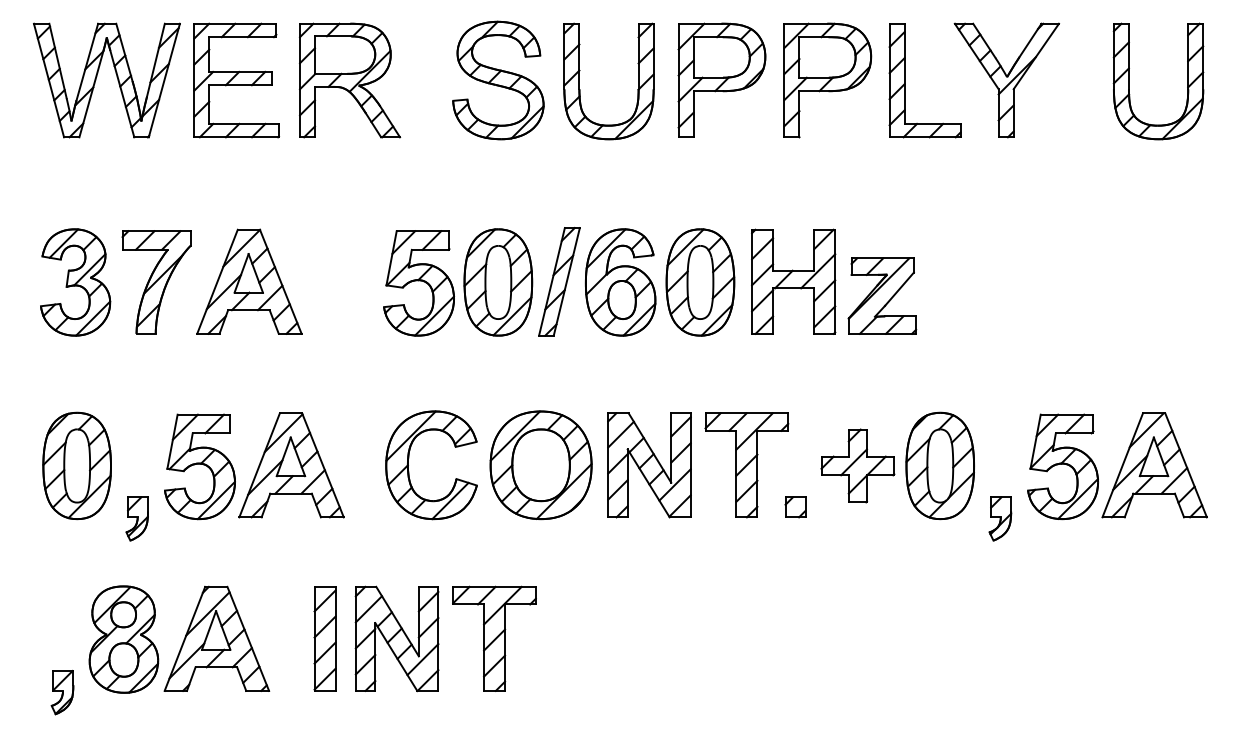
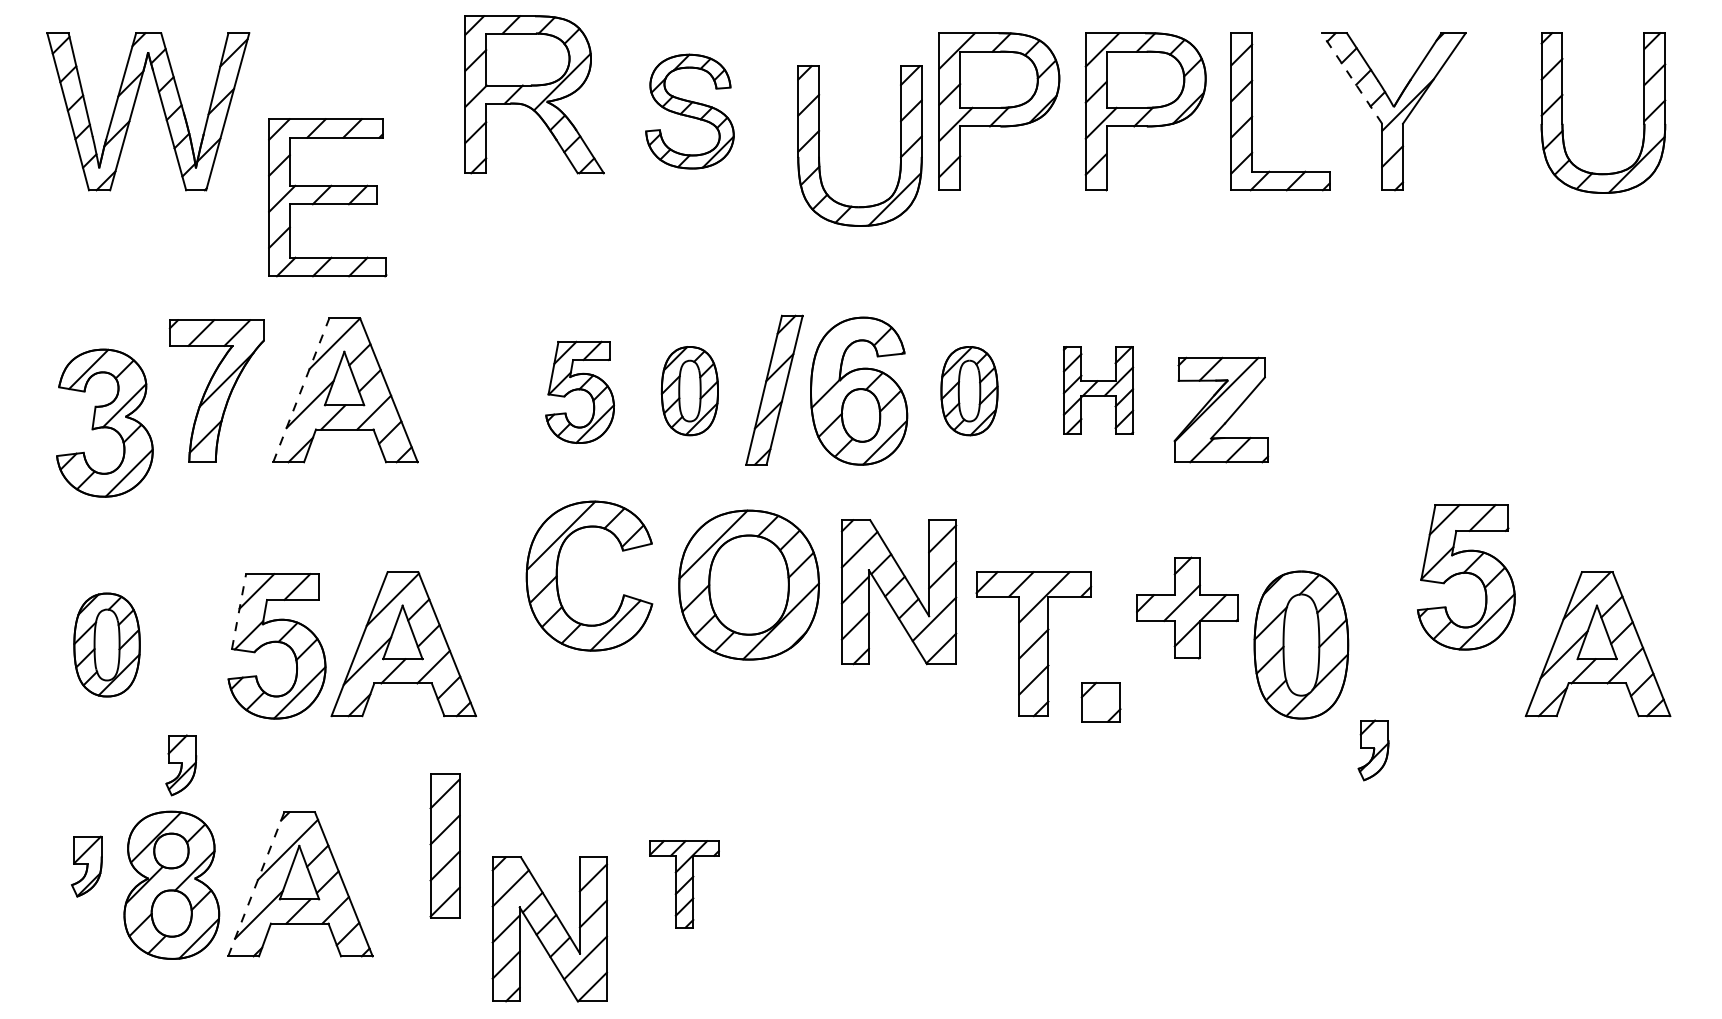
line: (976, 56) -> (1351, 78), solid -> dashed
part: (236, 80) -> (327, 197), moved
part: (349, 80) -> (534, 94), moved
part: (498, 80) -> (689, 111), size x0.7
part: (579, 81) -> (819, 145), moved
line: (605, 248) -> (838, 344), removed
part: (75, 281) -> (104, 422), moved
line: (217, 281) -> (301, 389), solid -> dashed
part: (498, 281) -> (689, 390), size x0.6
part: (700, 281) -> (969, 390), size x0.6
part: (793, 281) -> (1098, 390), size x0.6
part: (418, 283) -> (579, 392), size x0.7
line: (172, 441) -> (239, 611), solid -> dashed
part: (408, 464) -> (557, 575), moved
part: (540, 464) -> (748, 584), moved
part: (76, 465) -> (106, 644), size x0.7
part: (649, 465) -> (898, 592), moved
part: (857, 465) -> (1187, 607), moved
part: (1063, 467) -> (1466, 577), moved
part: (795, 507) -> (1100, 702), size x1.4
part: (137, 519) -> (181, 765), moved
part: (1000, 519) -> (1373, 750), moved
line: (185, 638) -> (256, 883), solid -> dashed
part: (324, 638) -> (444, 845), moved
part: (396, 639) -> (549, 929), moved
part: (494, 639) -> (684, 884), size x0.6
part: (62, 692) -> (86, 866), moved

